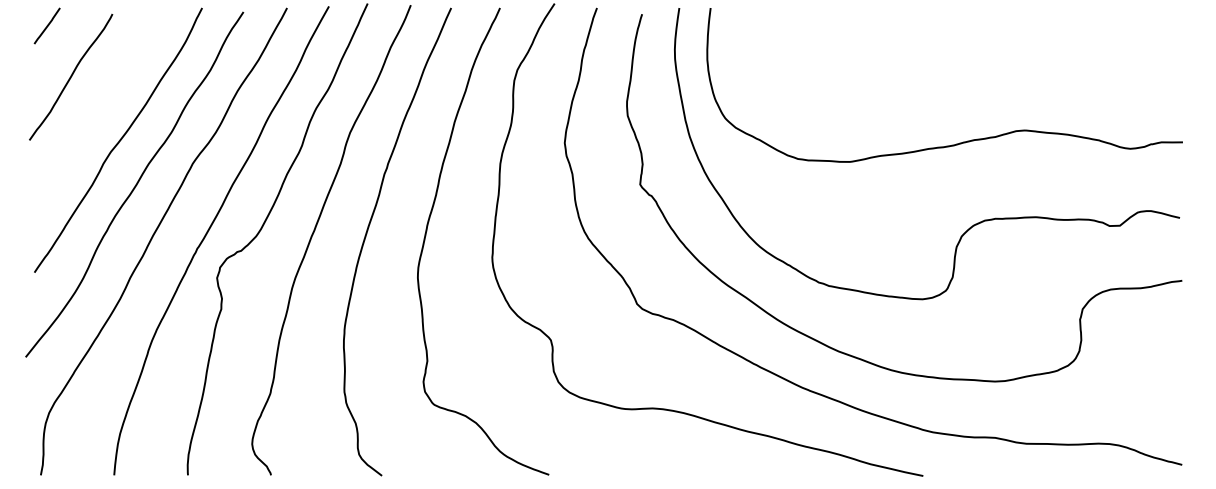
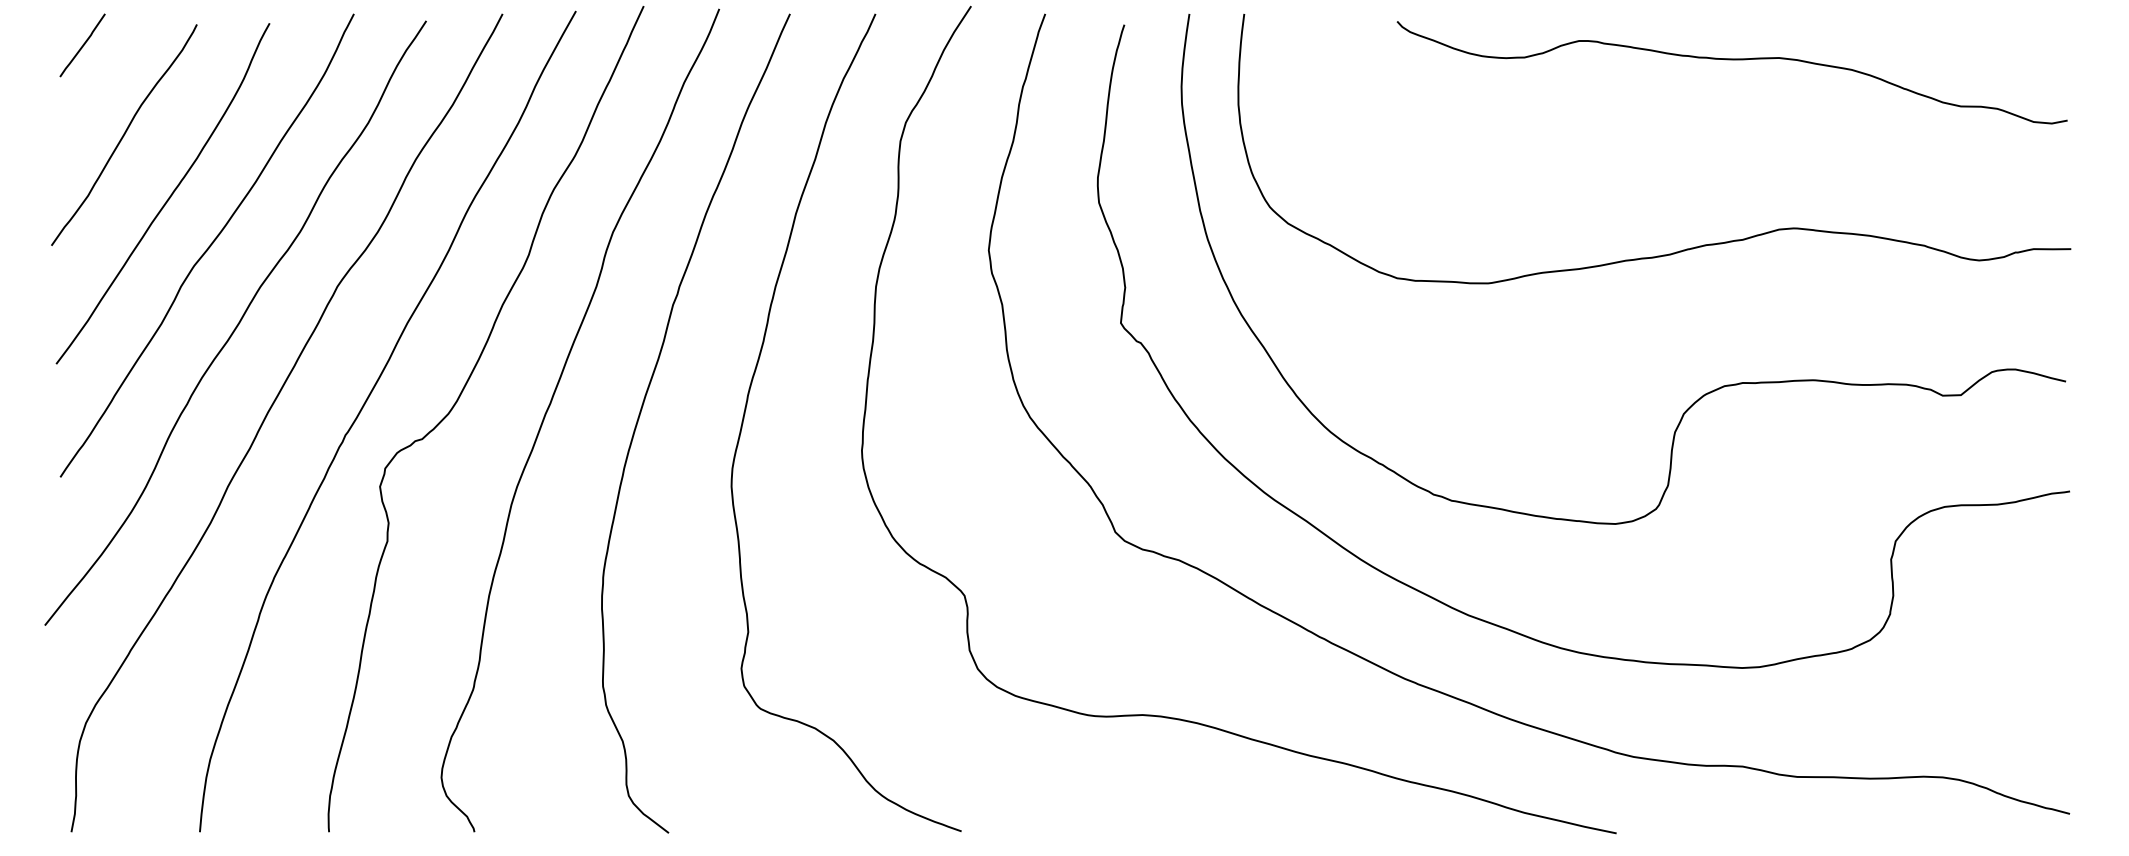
curve: (988, 34) -> (1730, 60), added
curve: (96, 111) -> (168, 195), added

